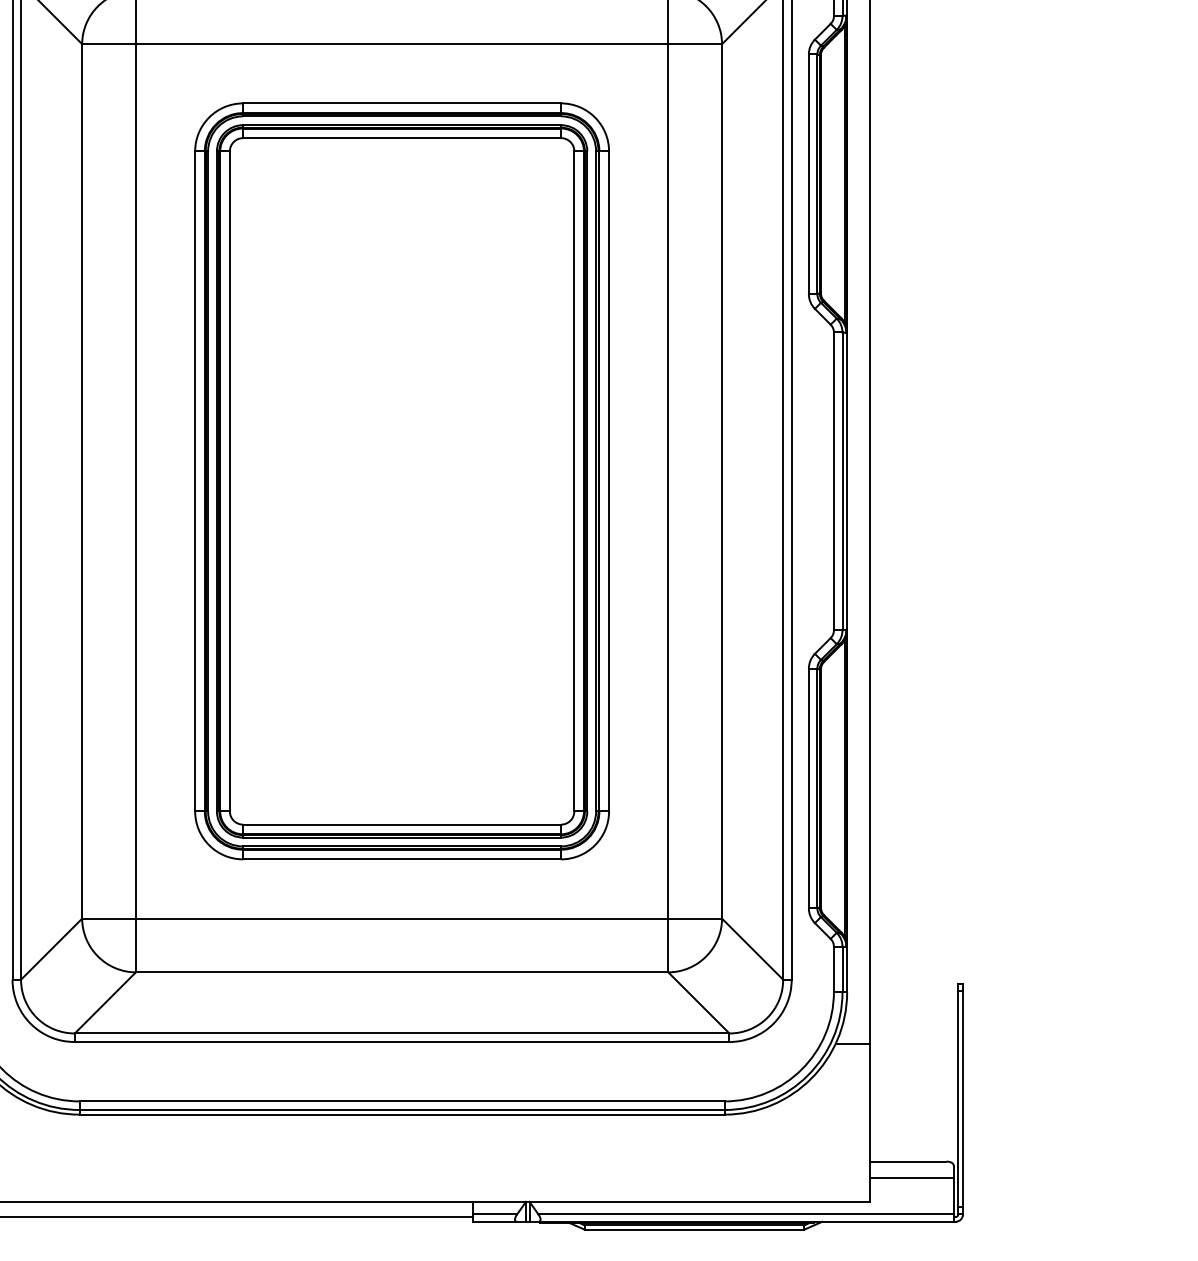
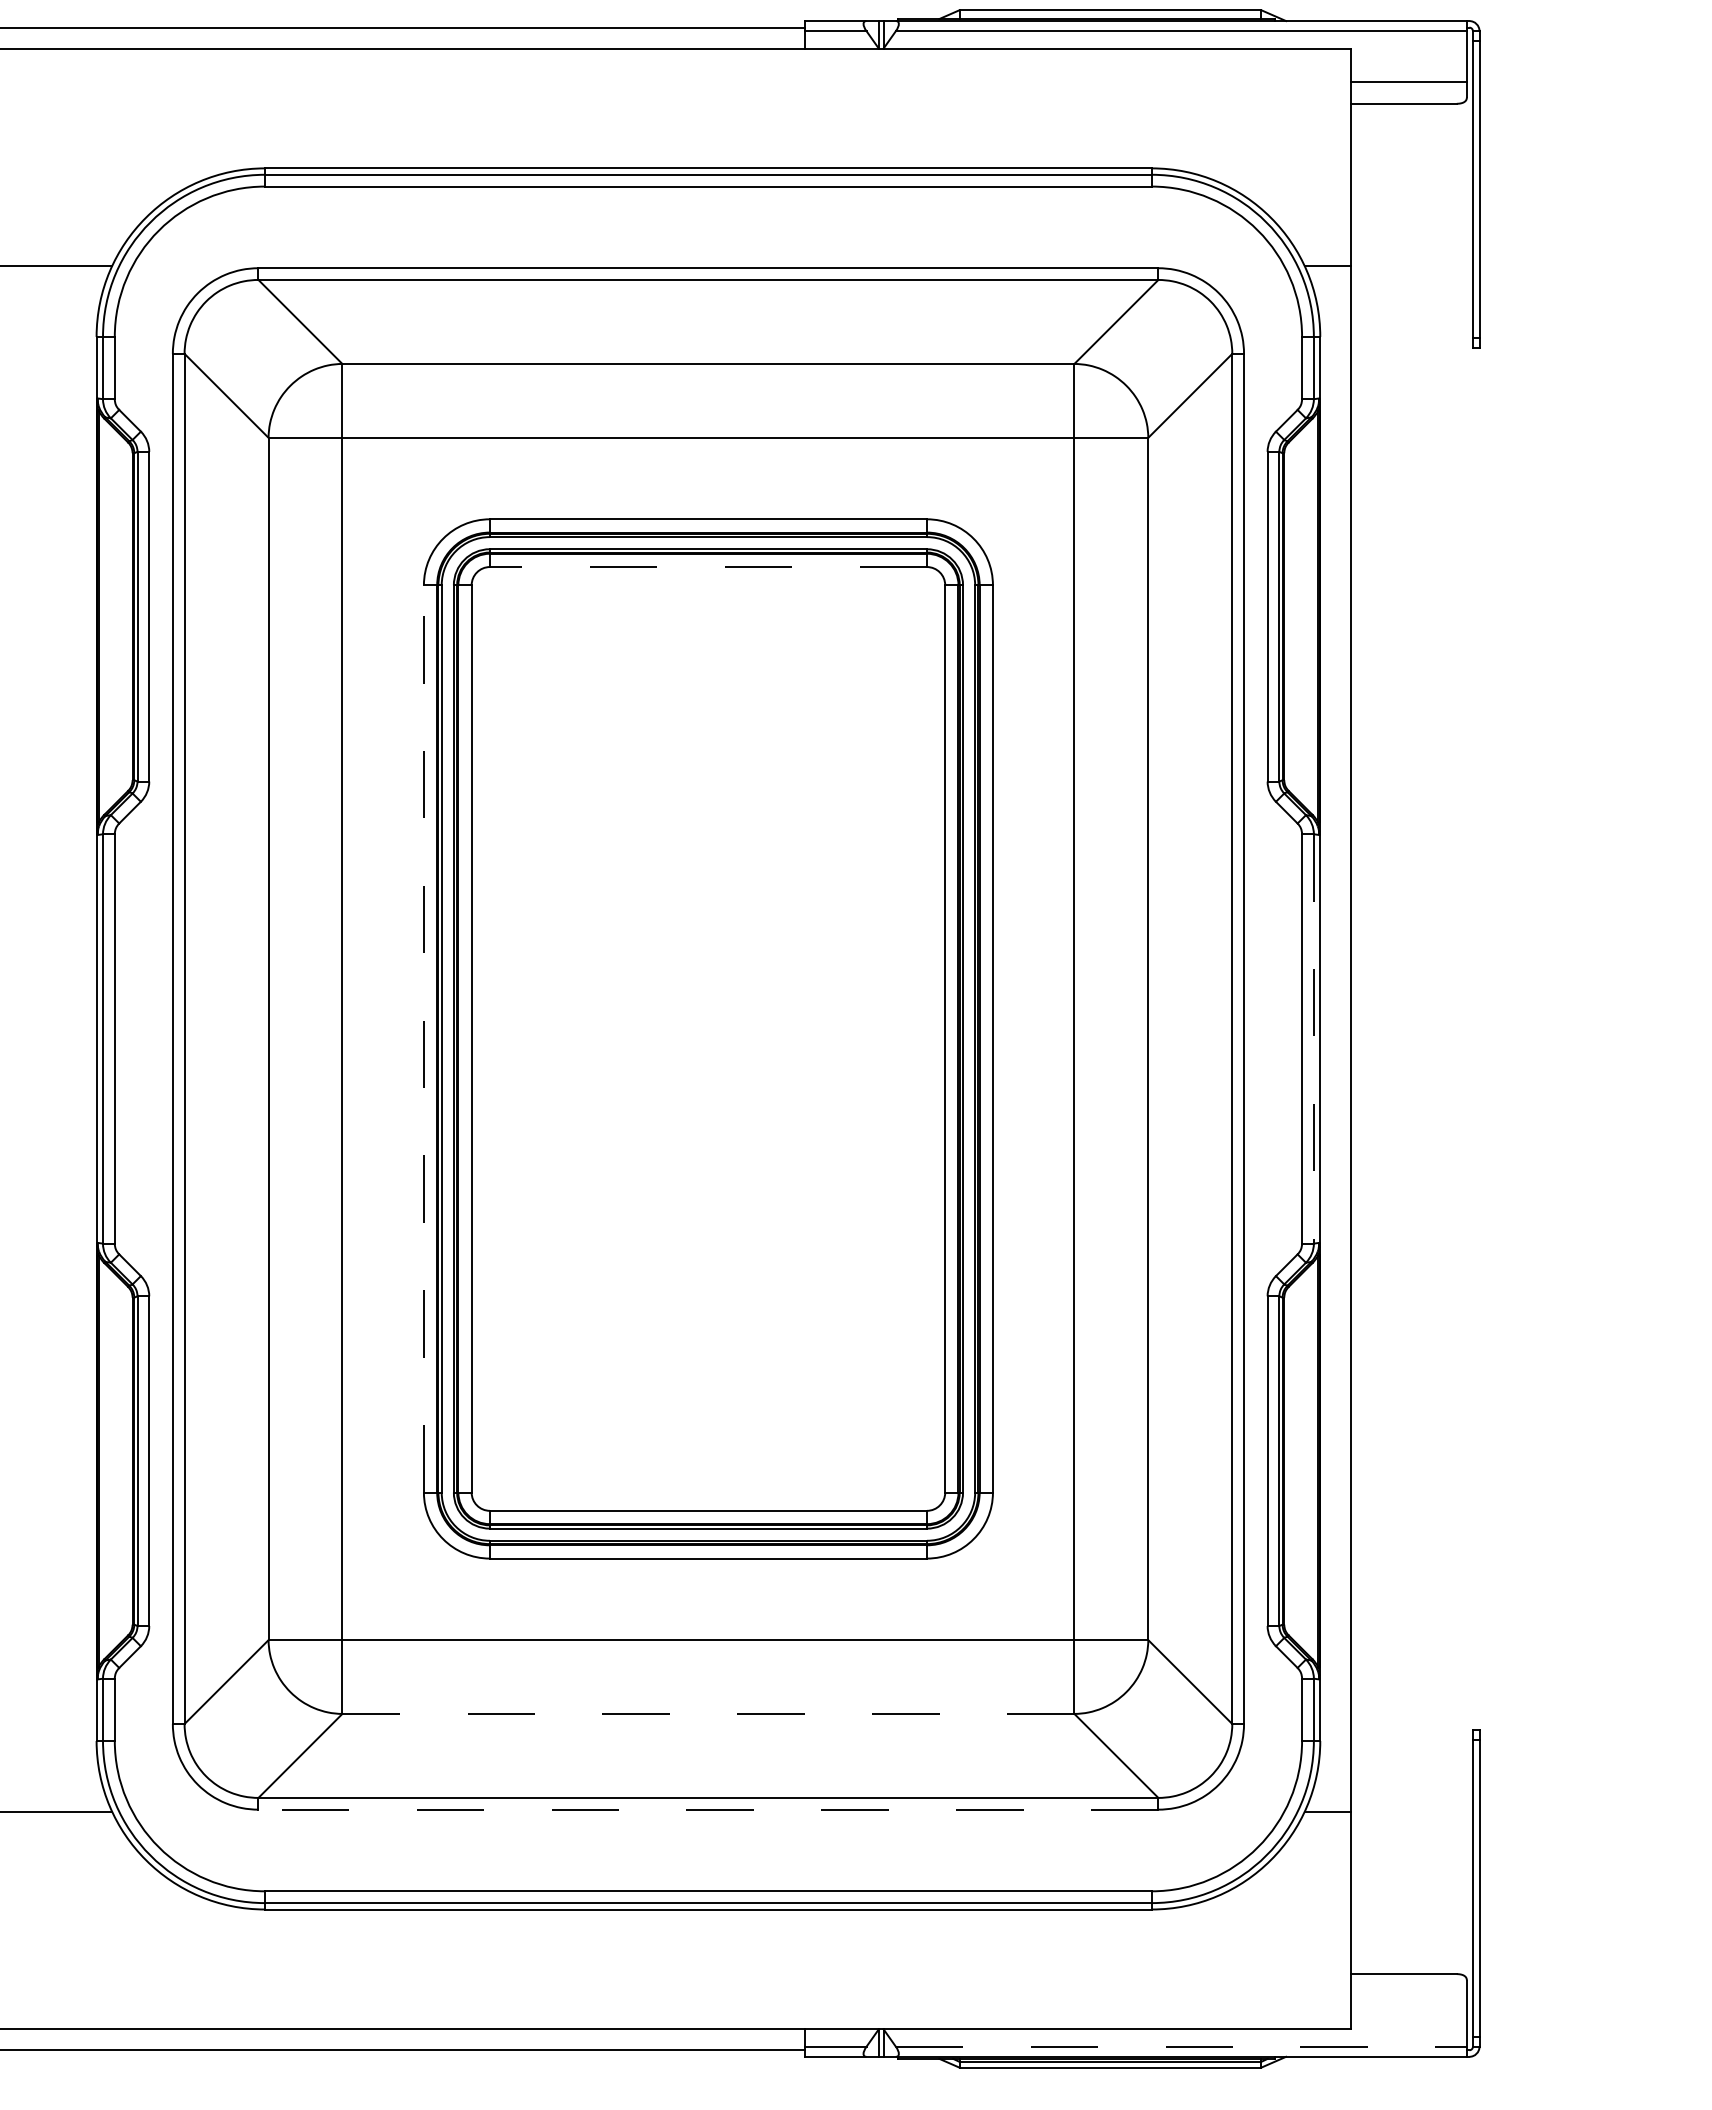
line: (402, 138) -> (708, 567), solid -> dashed
line: (194, 481) -> (423, 1038), solid -> dashed
line: (842, 481) -> (1313, 1038), solid -> dashed
line: (402, 972) -> (708, 1713), solid -> dashed
line: (402, 1041) -> (708, 1809), solid -> dashed
line: (911, 1177) -> (1408, 1996), removed
line: (746, 1214) -> (1181, 2046), solid -> dashed

